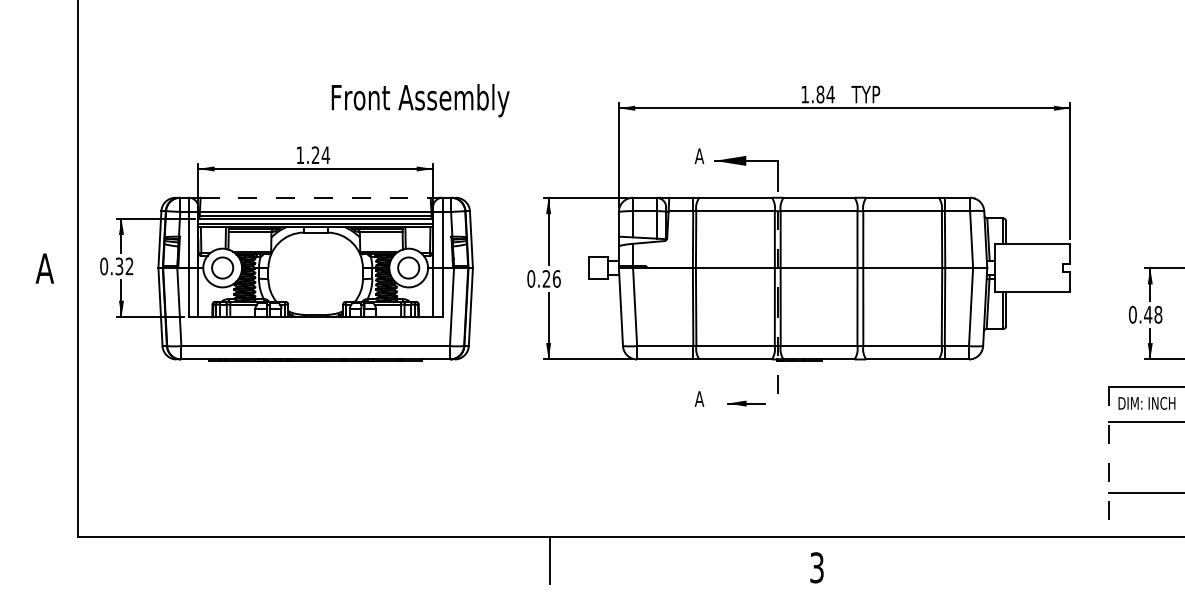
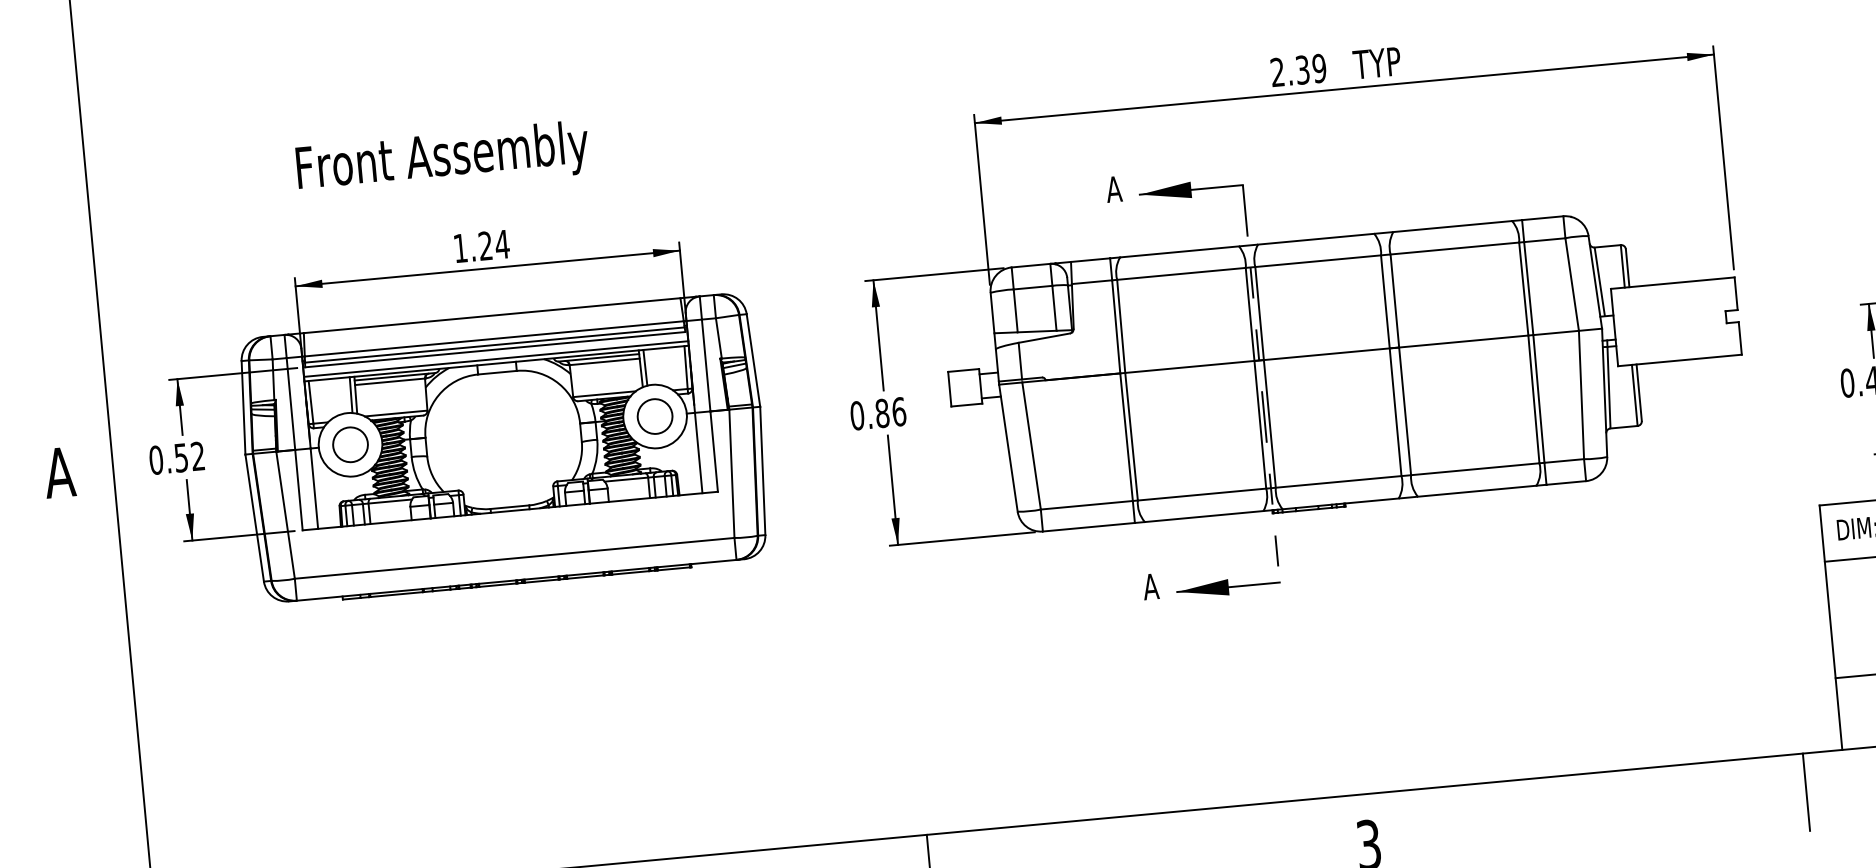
text: (817, 94) -> (1297, 70), 1.84 -> 2.39
text: (420, 100) -> (442, 159), moved
line: (316, 197) -> (493, 315), dashed -> solid
text: (119, 265) -> (181, 456), 0.32 -> 0.52
text: (546, 278) -> (882, 412), 0.26 -> 0.86
part: (746, 403) -> (1228, 586), size x1.67
line: (1109, 462) -> (1831, 628), dashed -> solid
line: (1084, 559) -> (1805, 791), added

